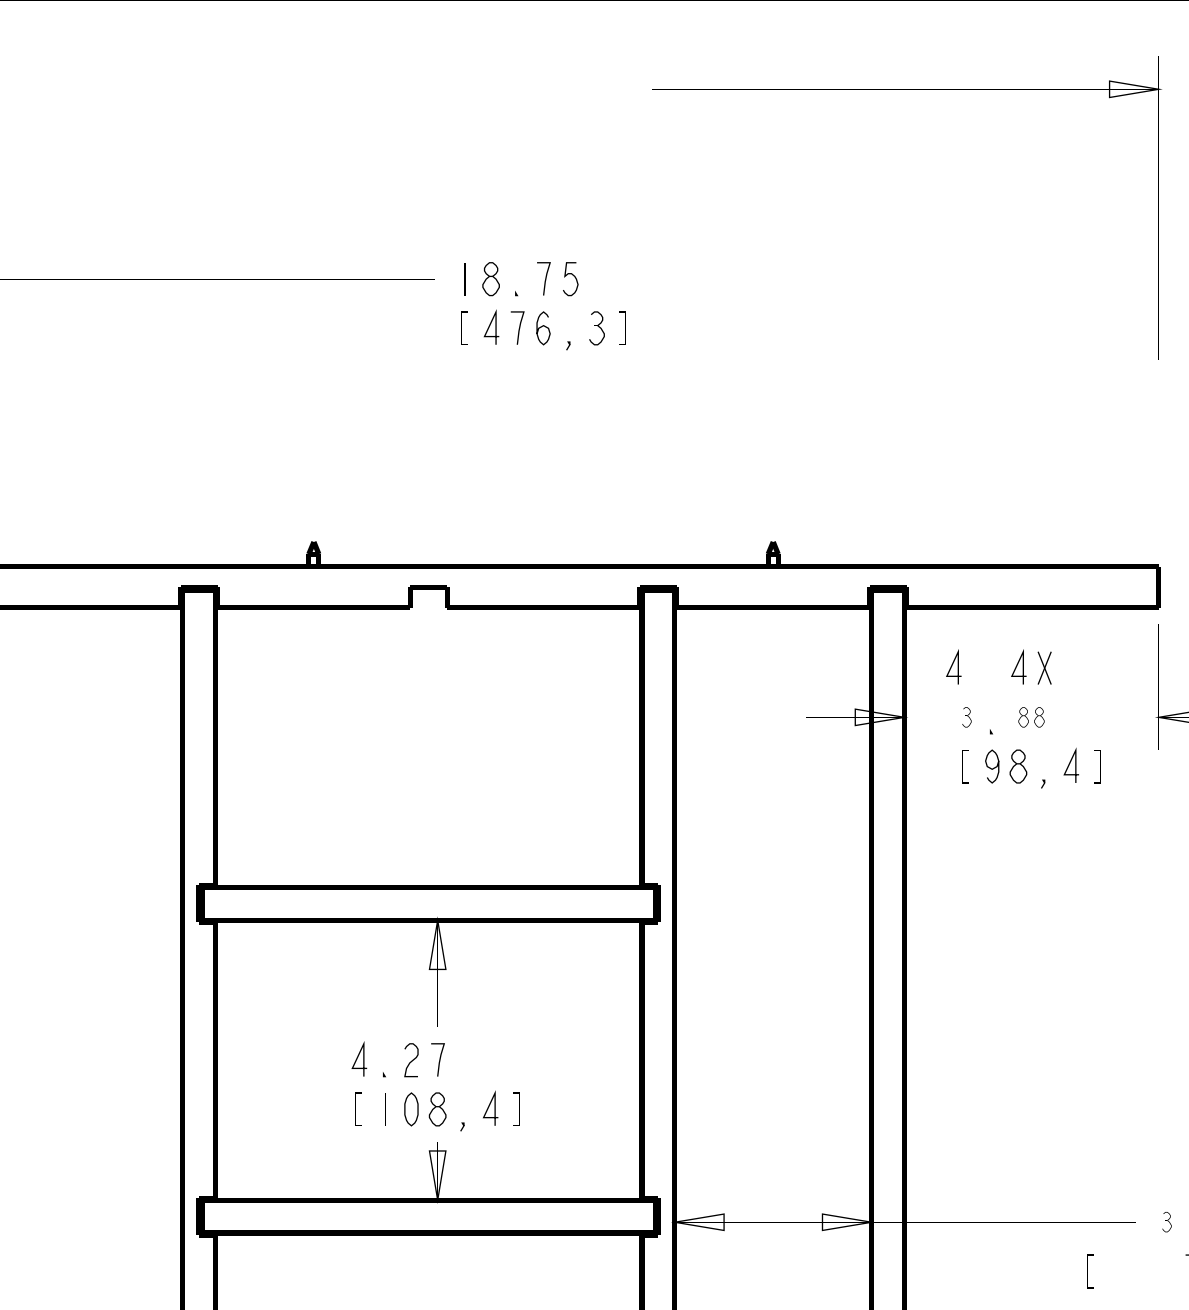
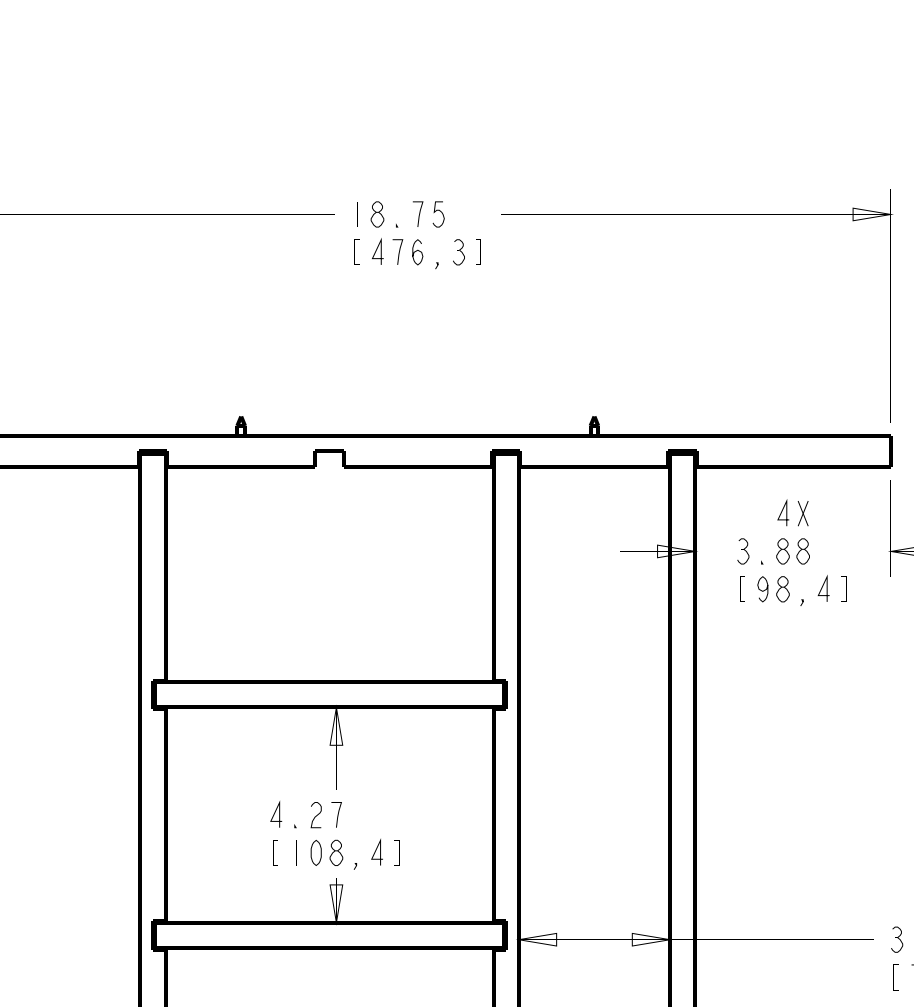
part: (907, 89) -> (697, 214), moved
line: (952, 665) -> (732, 511), removed
part: (967, 717) -> (743, 551), size x1.67
part: (1030, 717) -> (792, 551), size x1.67
part: (1167, 1221) -> (897, 939), size x1.67
line: (1086, 1271) -> (893, 977), moved

